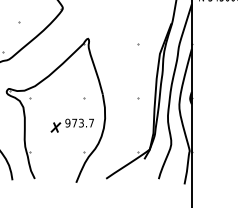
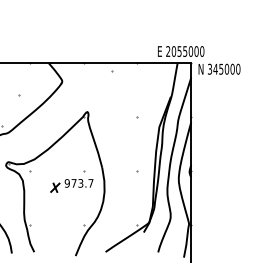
part: (72, 125) -> (71, 185), moved

